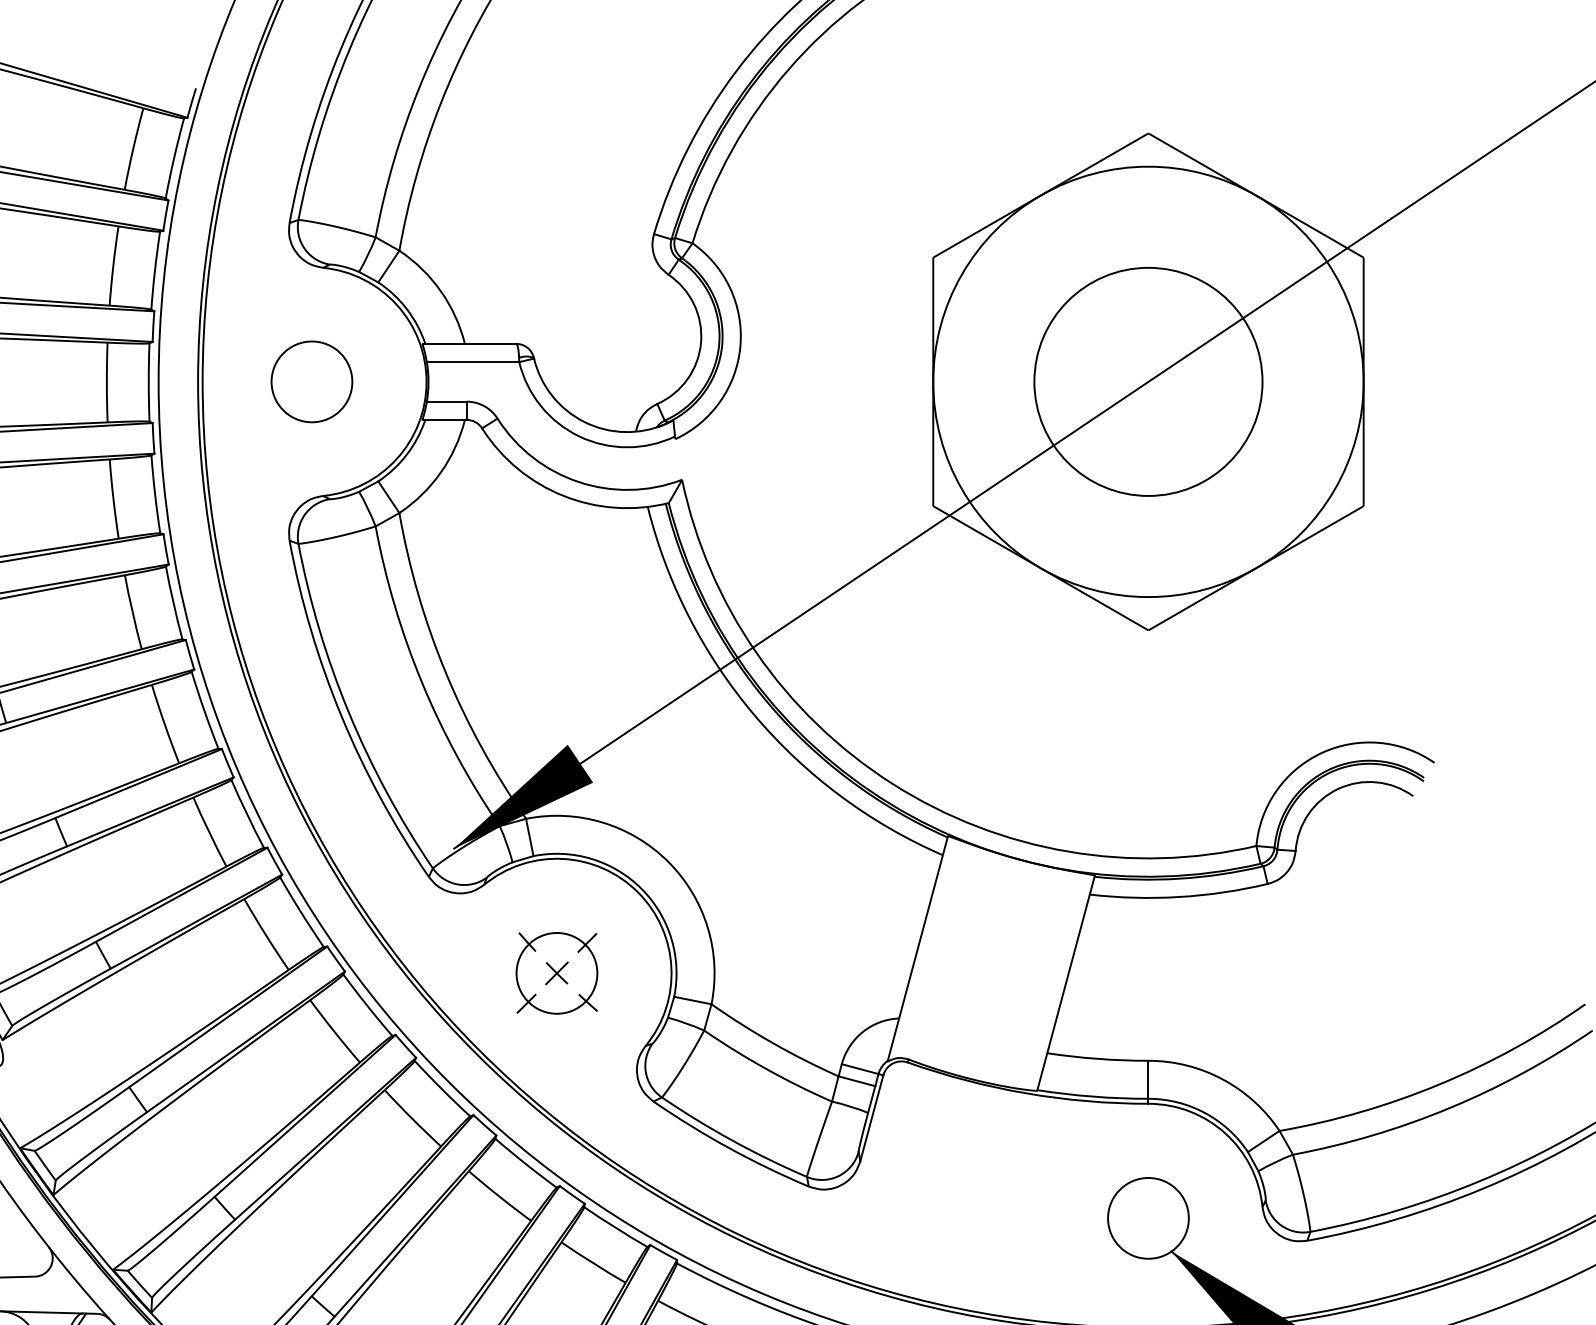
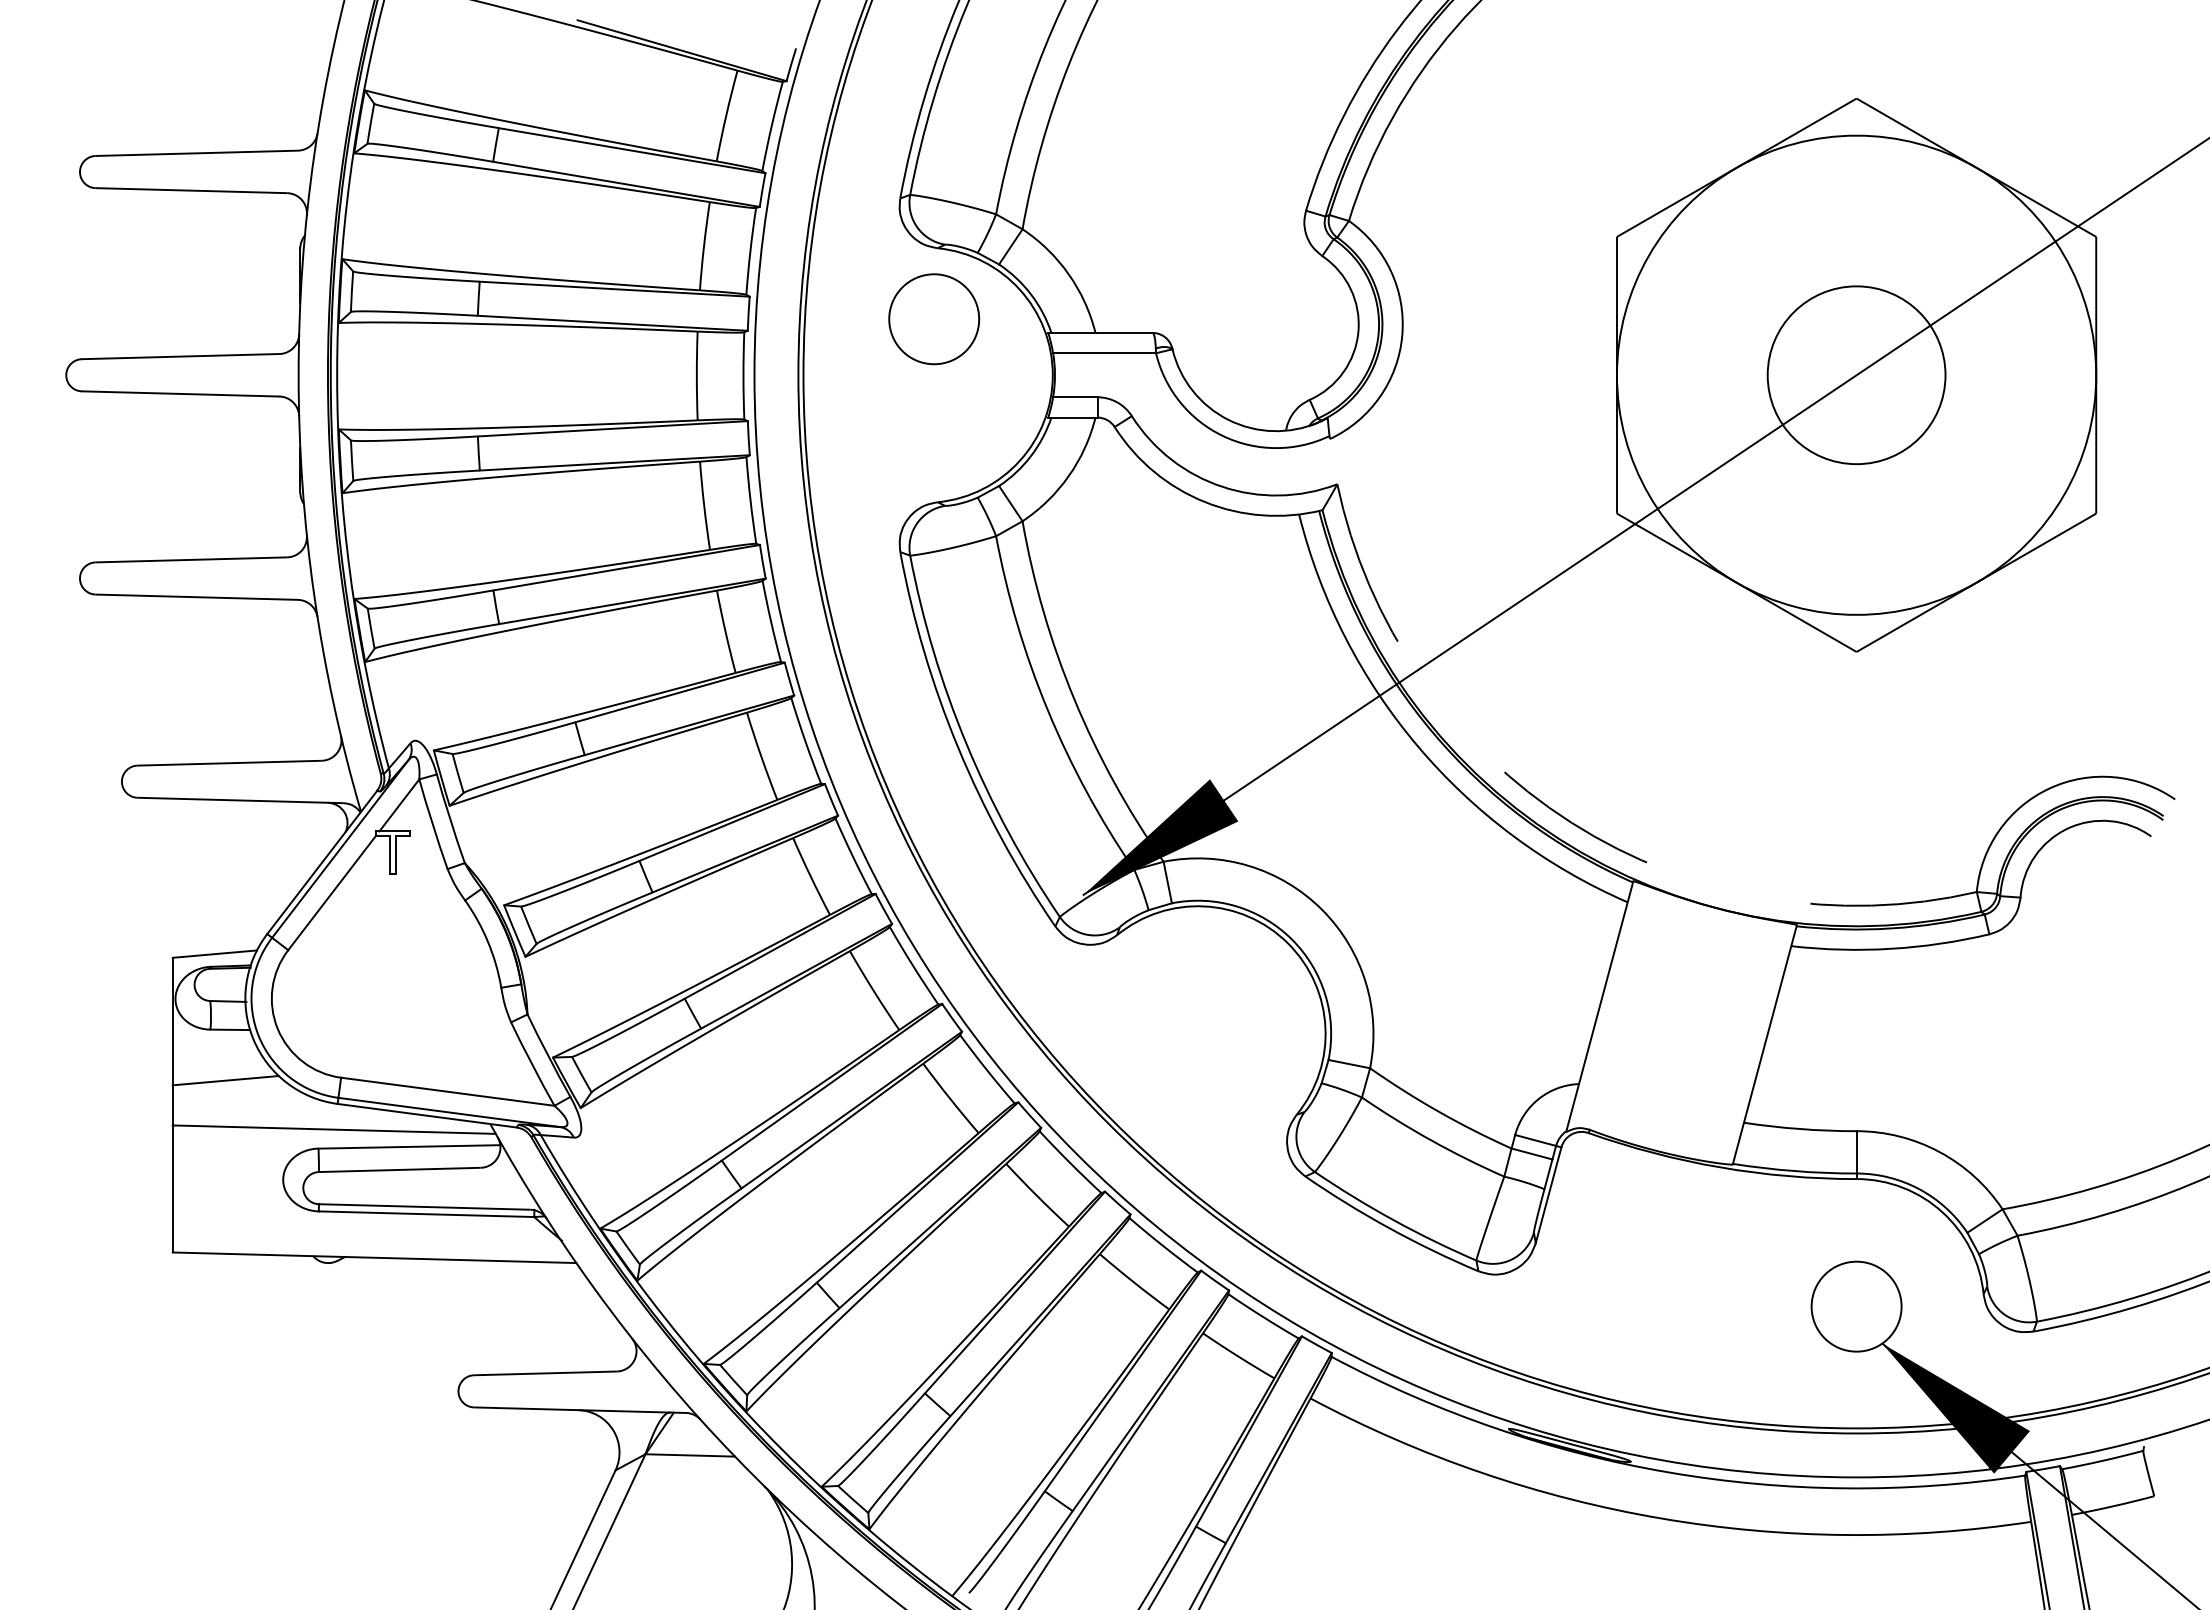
circle: (312, 382) -> (934, 319), moved
circle: (1148, 382) -> (1856, 375), size x0.7
arc: (892, 783) -> (1571, 822), solid -> dashed
part: (556, 973) -> (1197, 1033), removed

